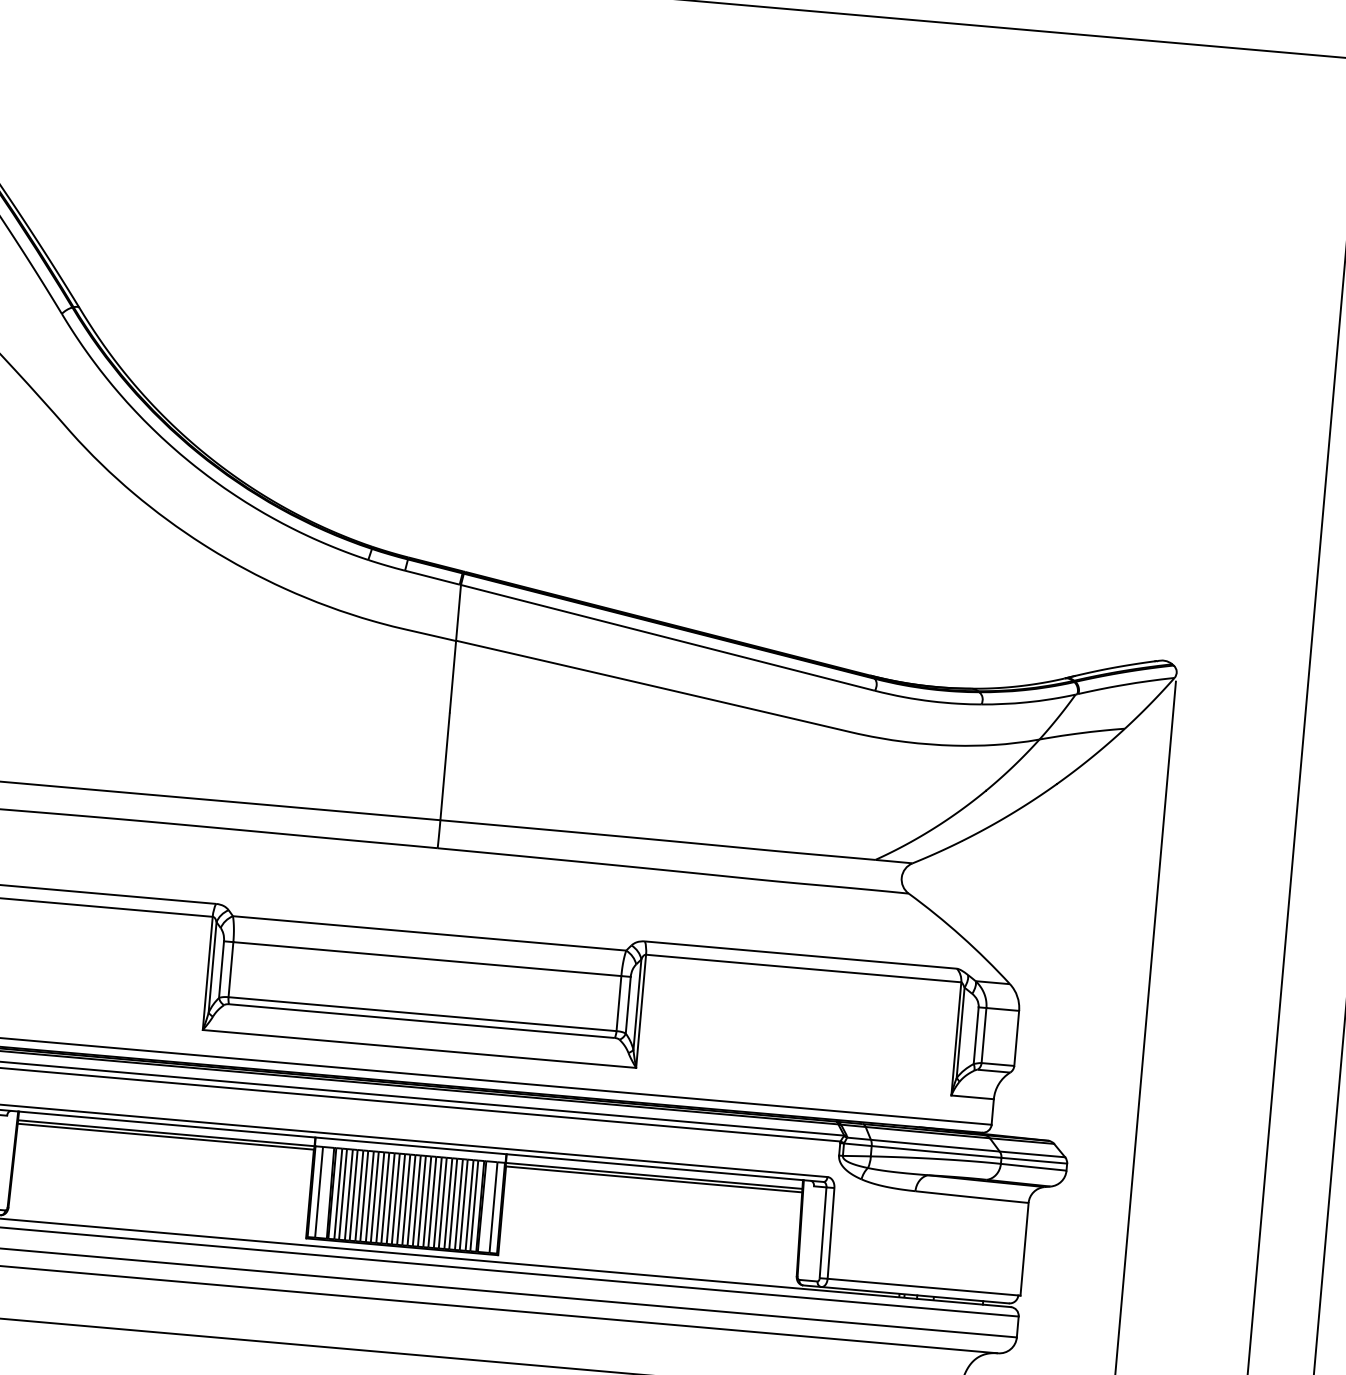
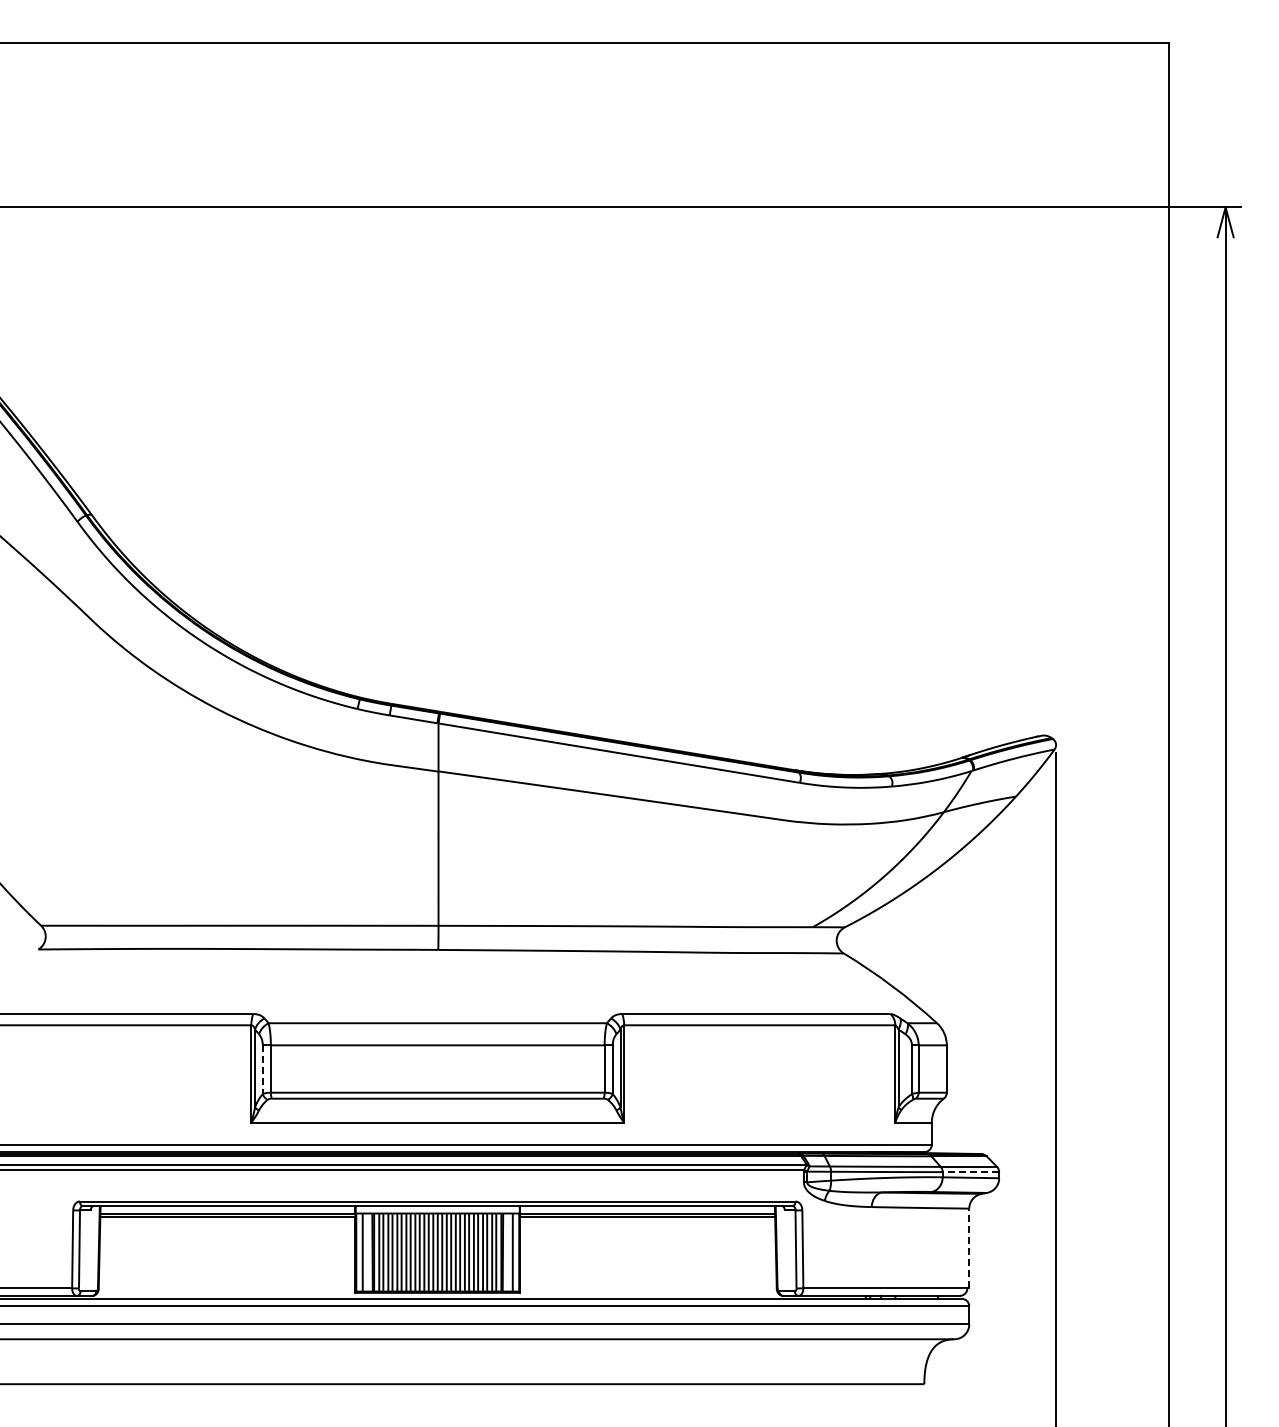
line: (221, 970) -> (262, 1070), solid -> dashed
line: (1033, 1161) -> (970, 1172), solid -> dashed
line: (1024, 1249) -> (969, 1248), solid -> dashed

